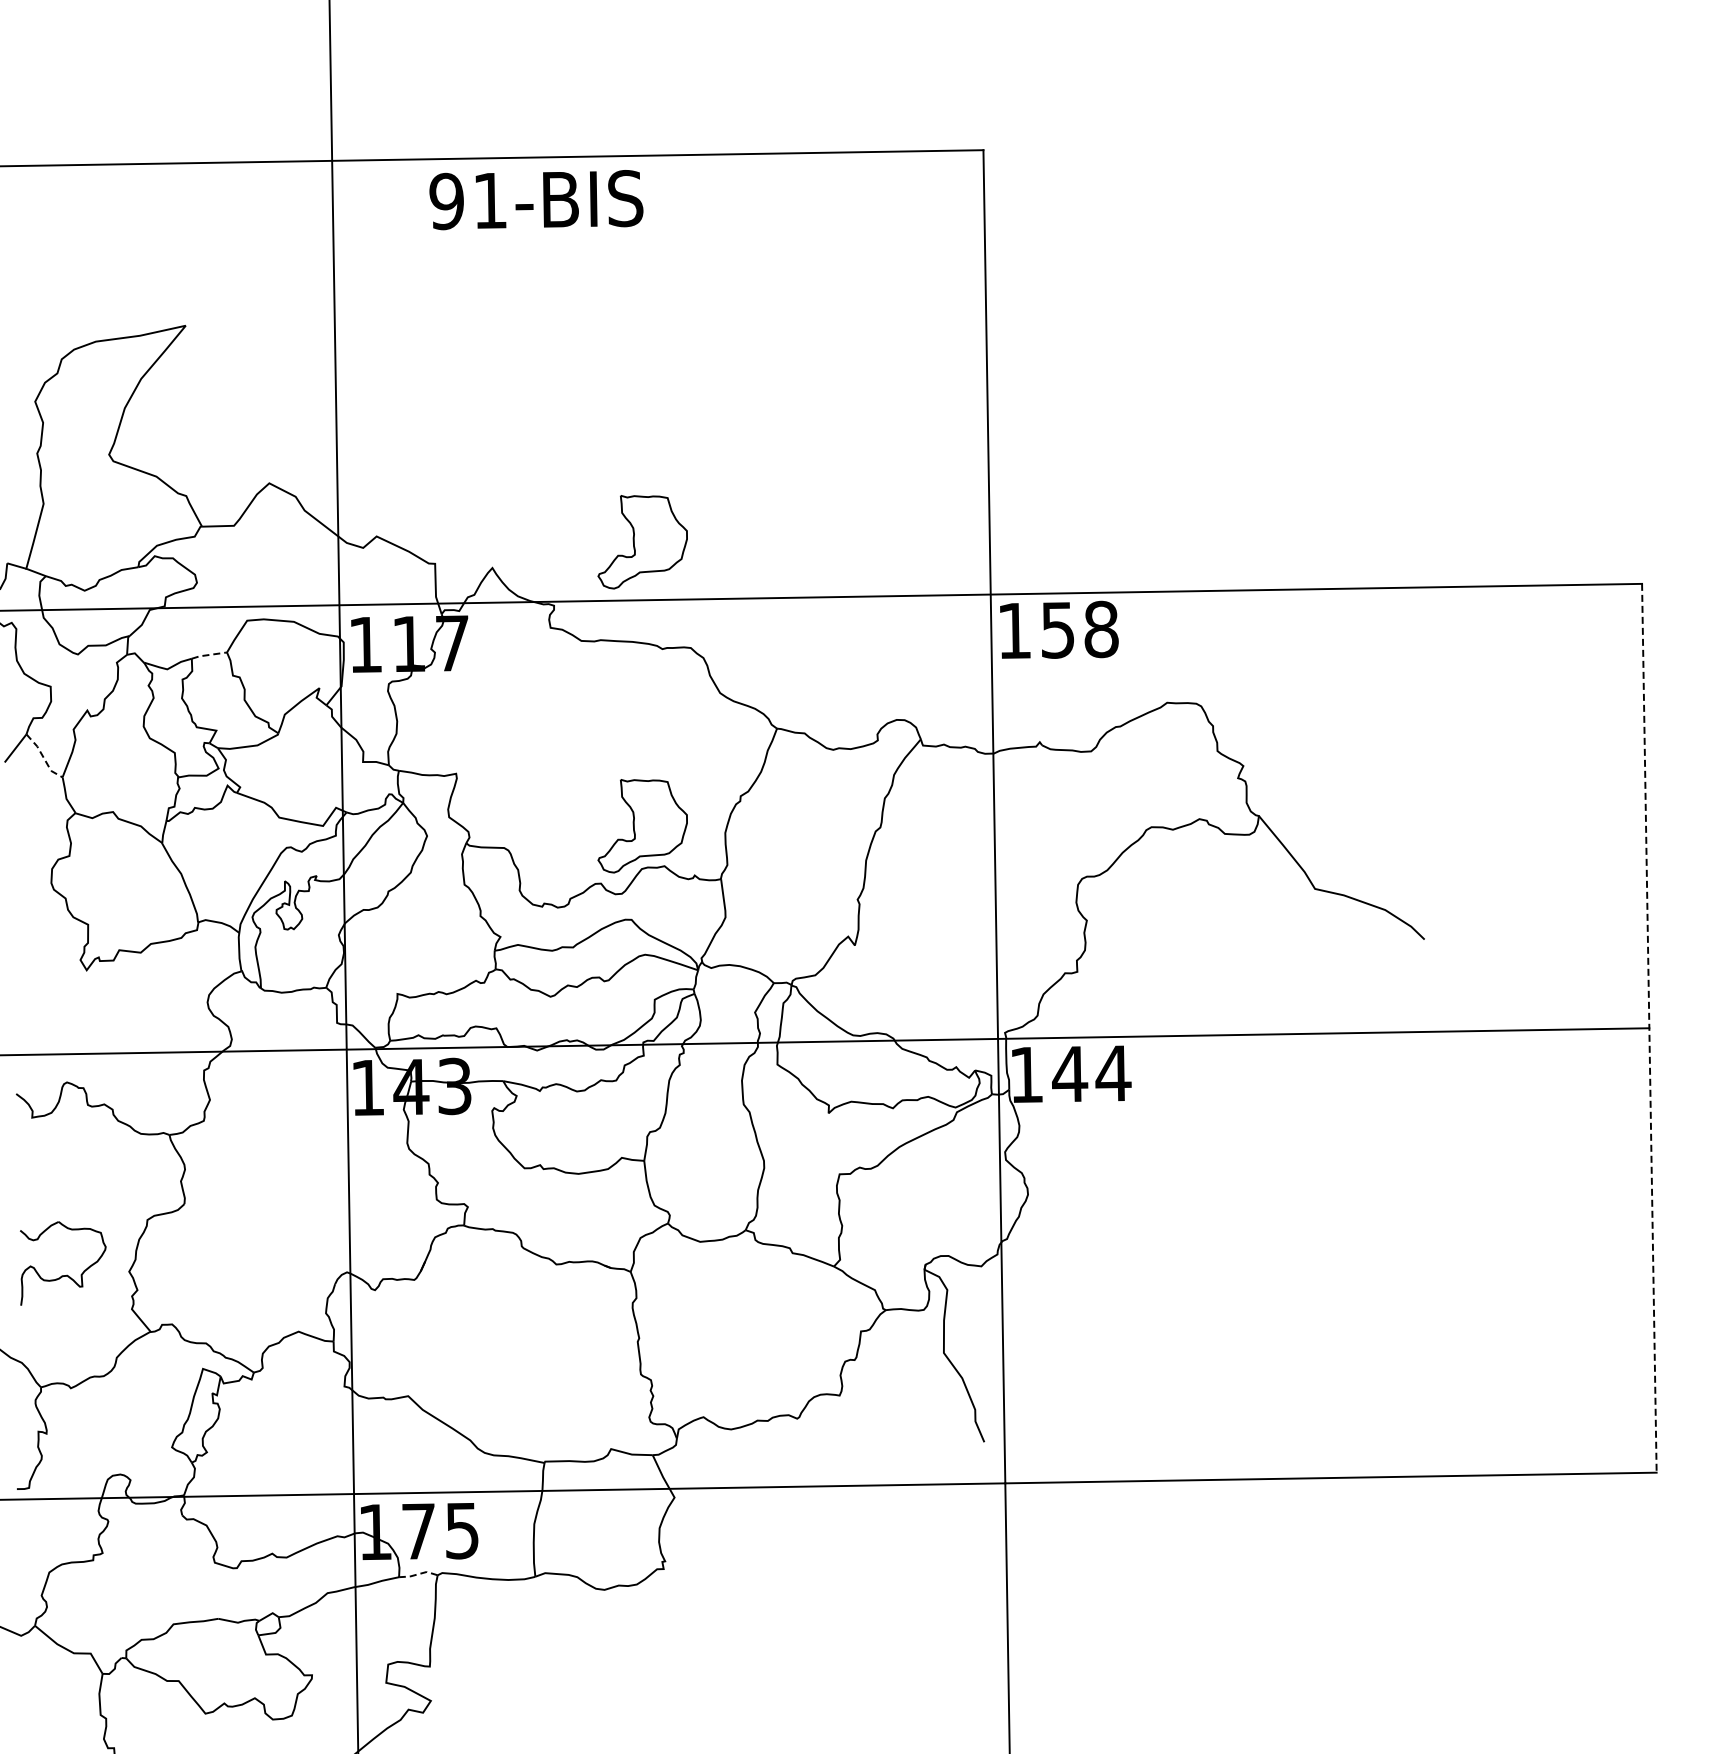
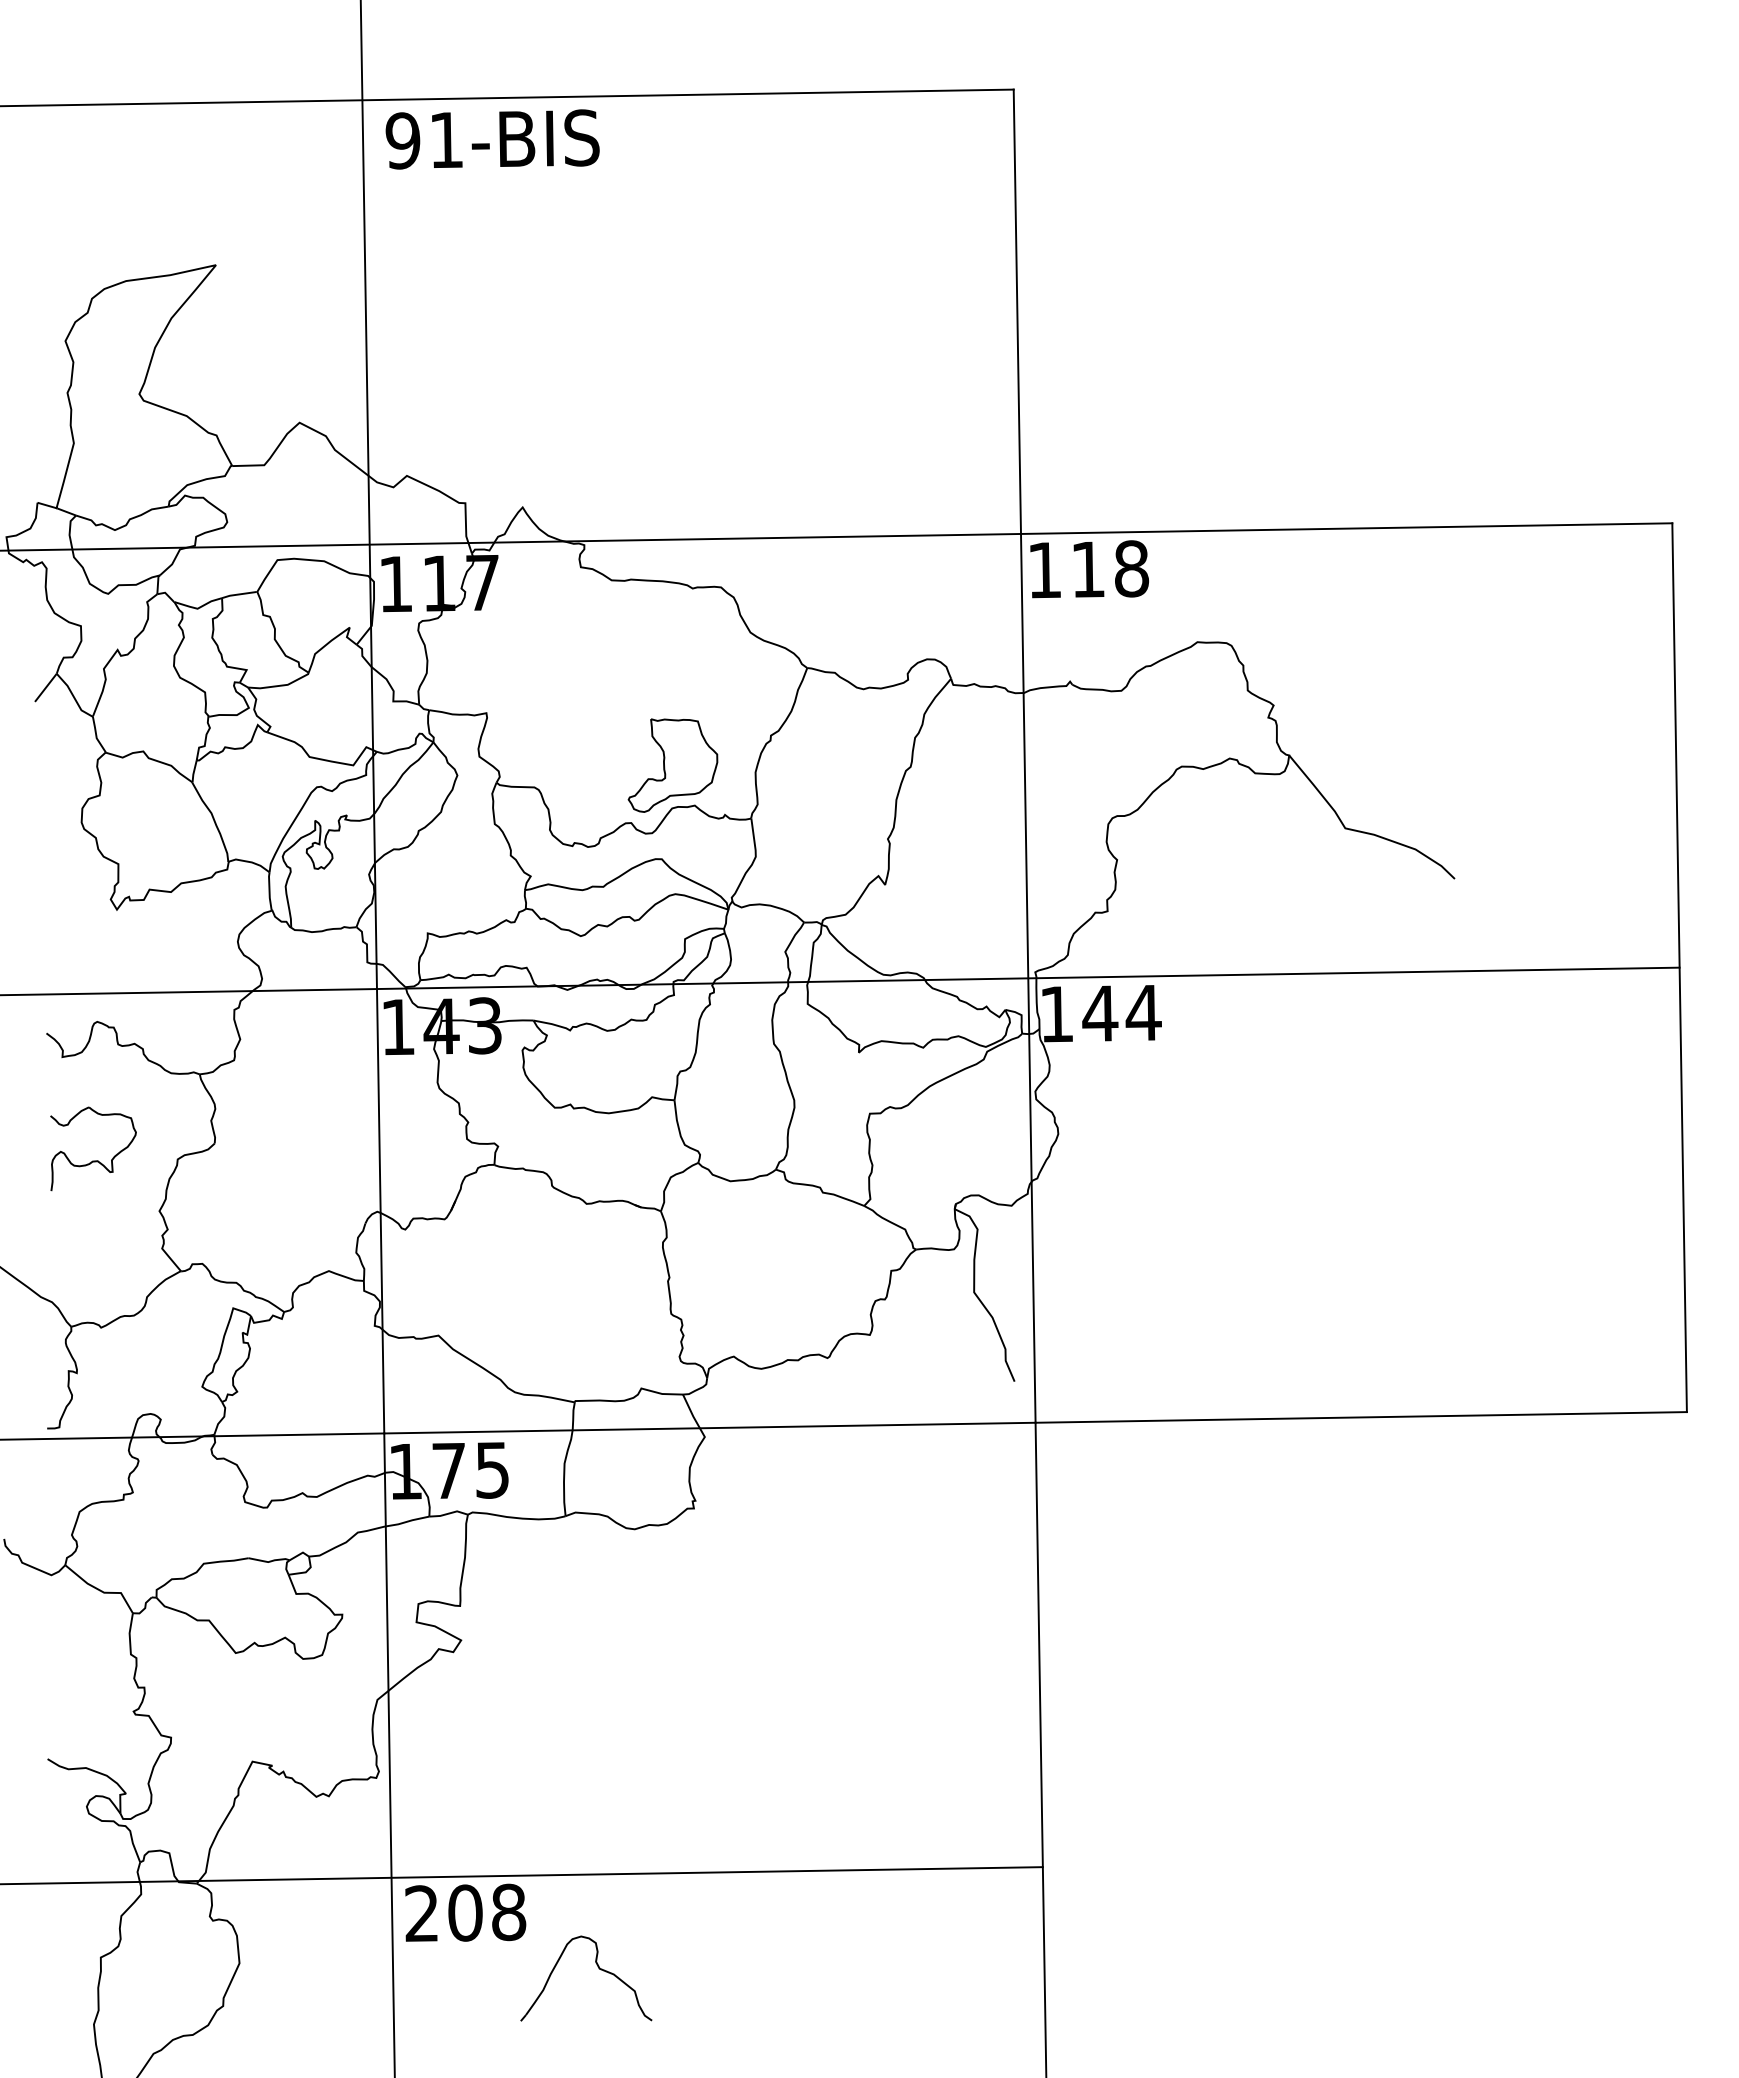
text: (536, 200) -> (492, 139), moved
part: (642, 542) -> (672, 481), removed
text: (1058, 630) -> (1088, 569), 158 -> 118
line: (208, 655) -> (238, 594), dashed -> solid
line: (43, 757) -> (73, 696), dashed -> solid
line: (1649, 1029) -> (1679, 968), dashed -> solid
part: (63, 1275) -> (93, 1160), moved
line: (418, 1574) -> (448, 1513), dashed -> solid

